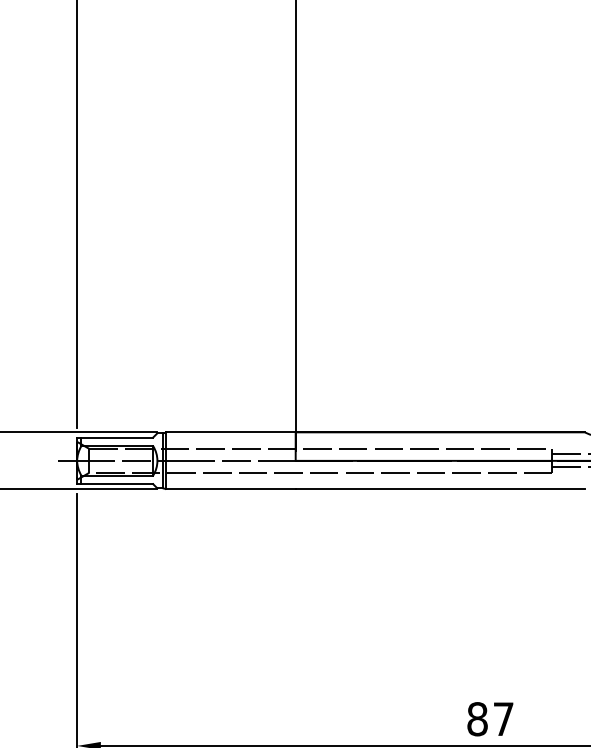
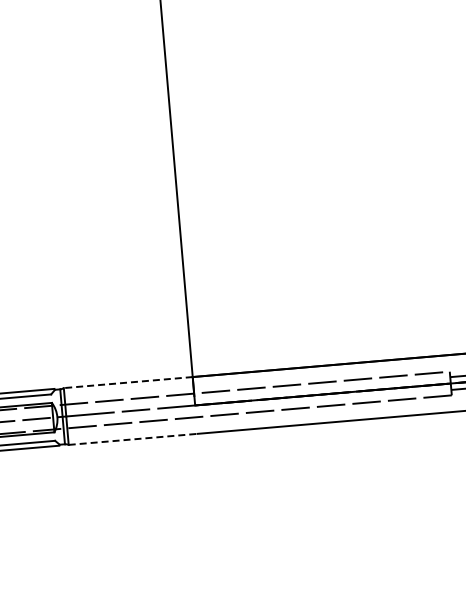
line: (231, 432) -> (128, 382), solid -> dashed
line: (231, 489) -> (133, 439), solid -> dashed

